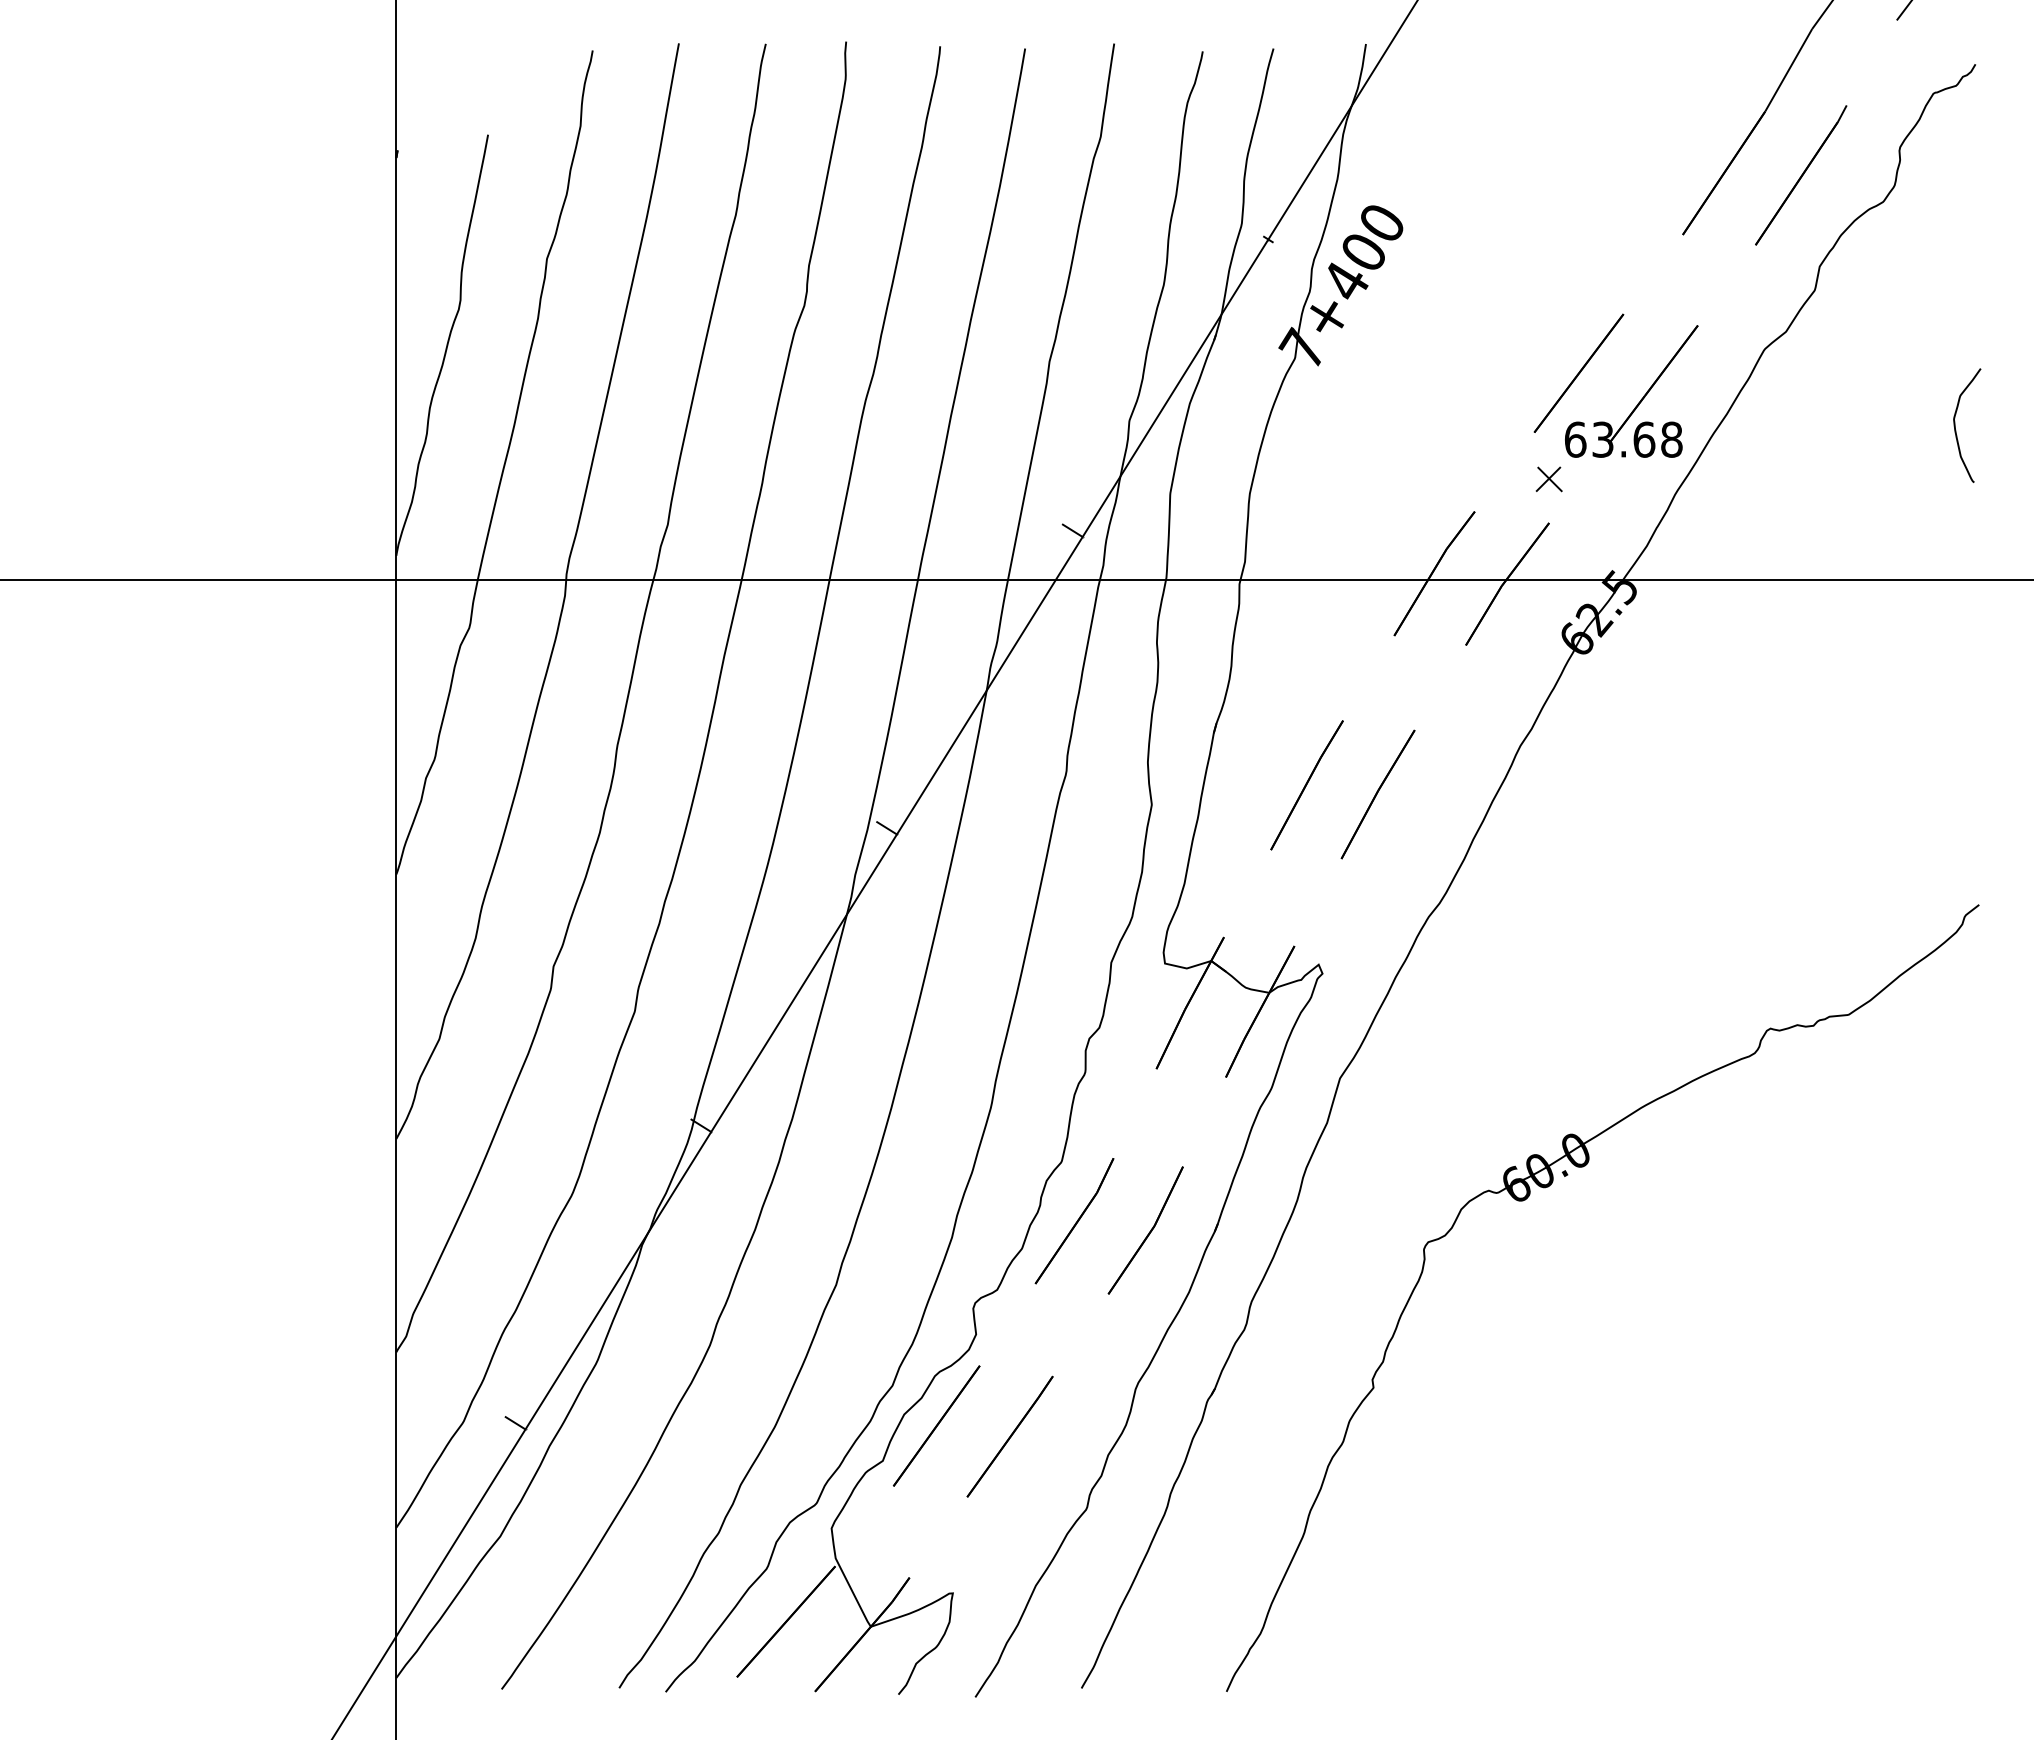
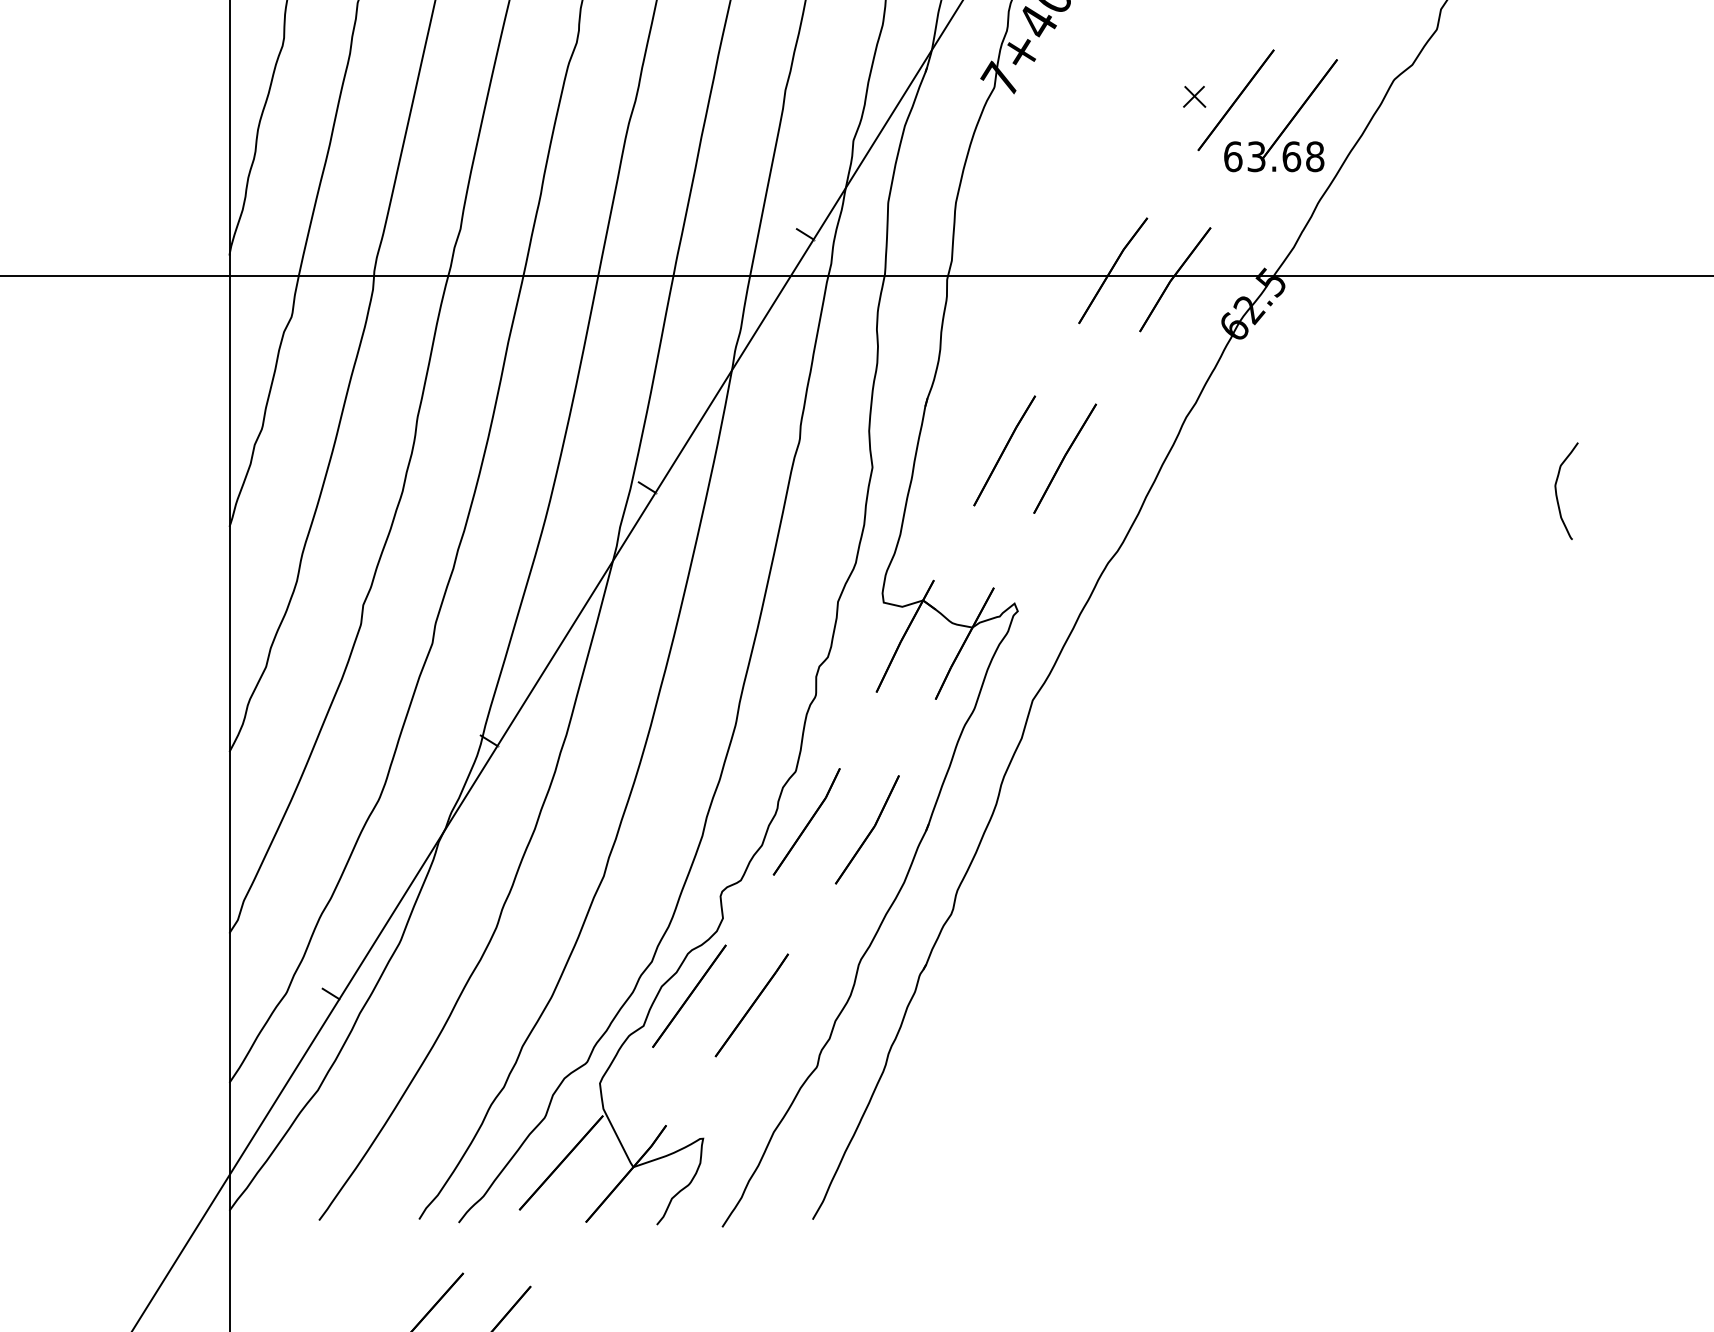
curve: (1955, 425) -> (1556, 491), moved
part: (1548, 479) -> (1194, 96), moved
part: (1548, 1187) -> (1210, 793), removed

